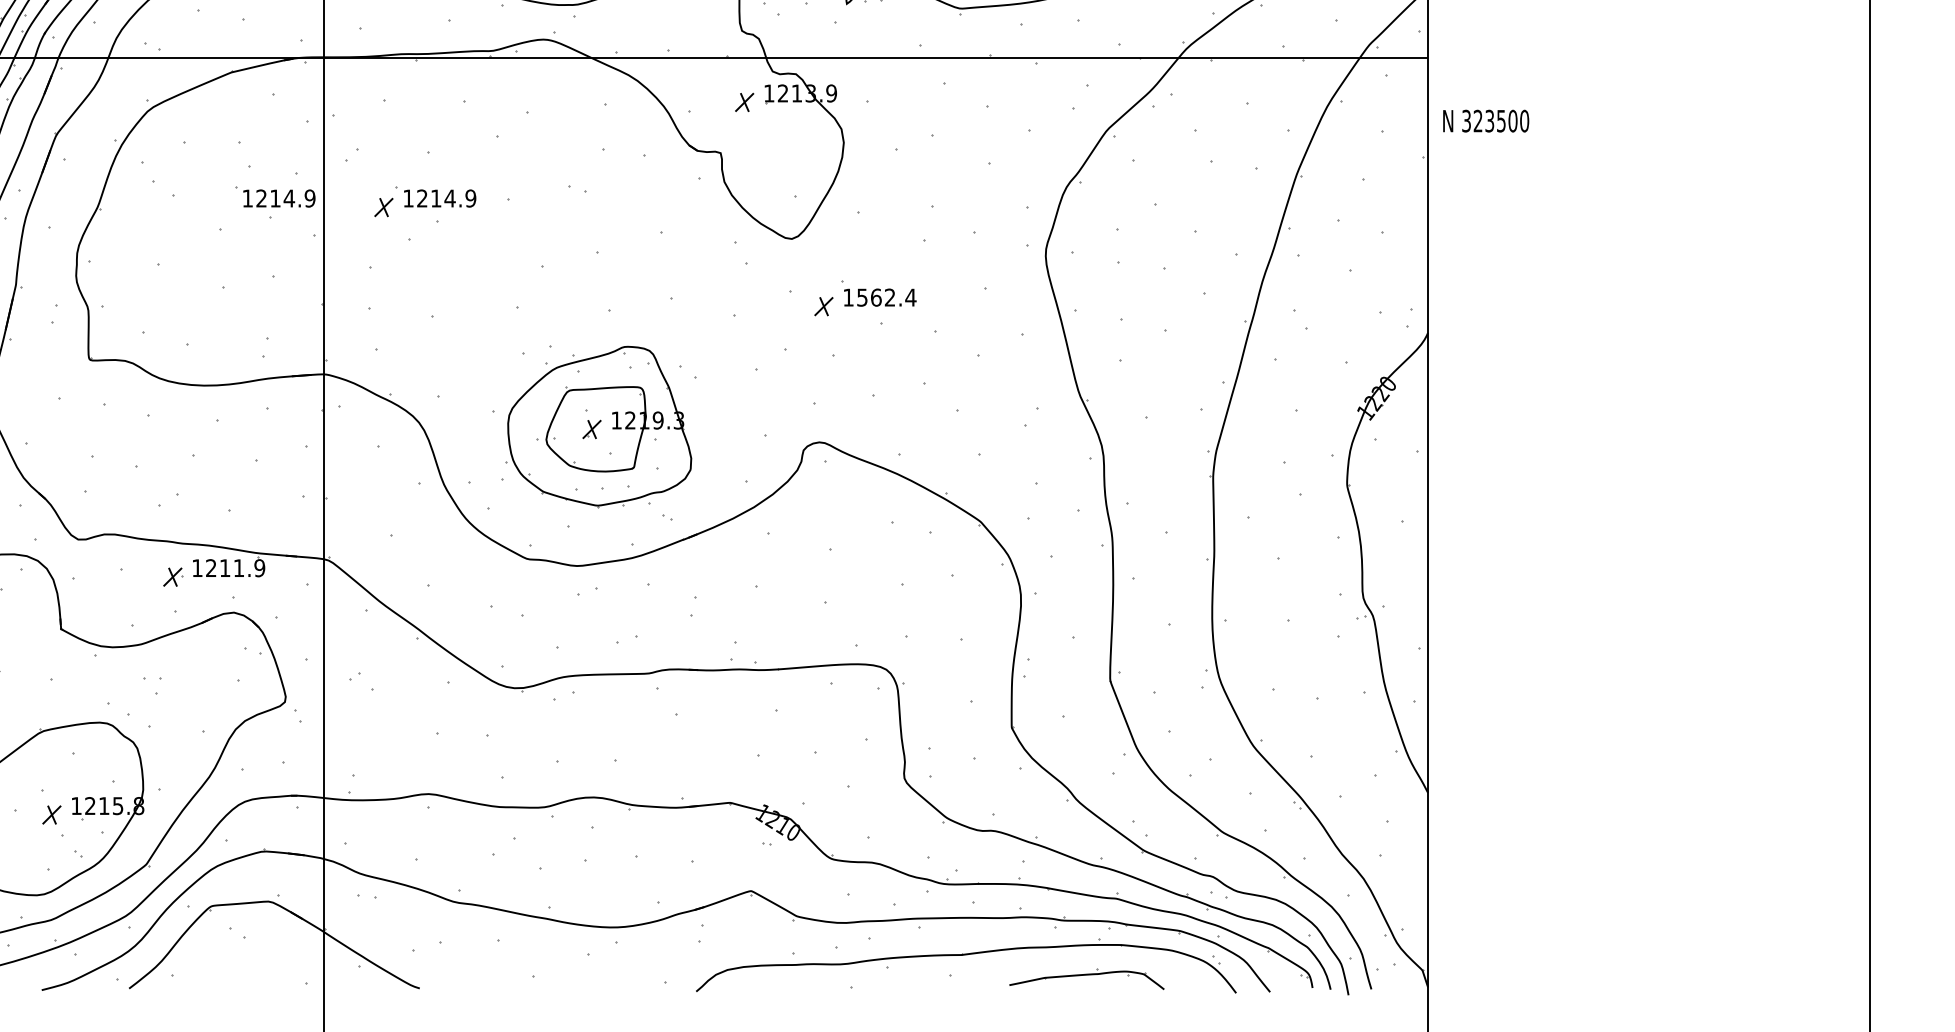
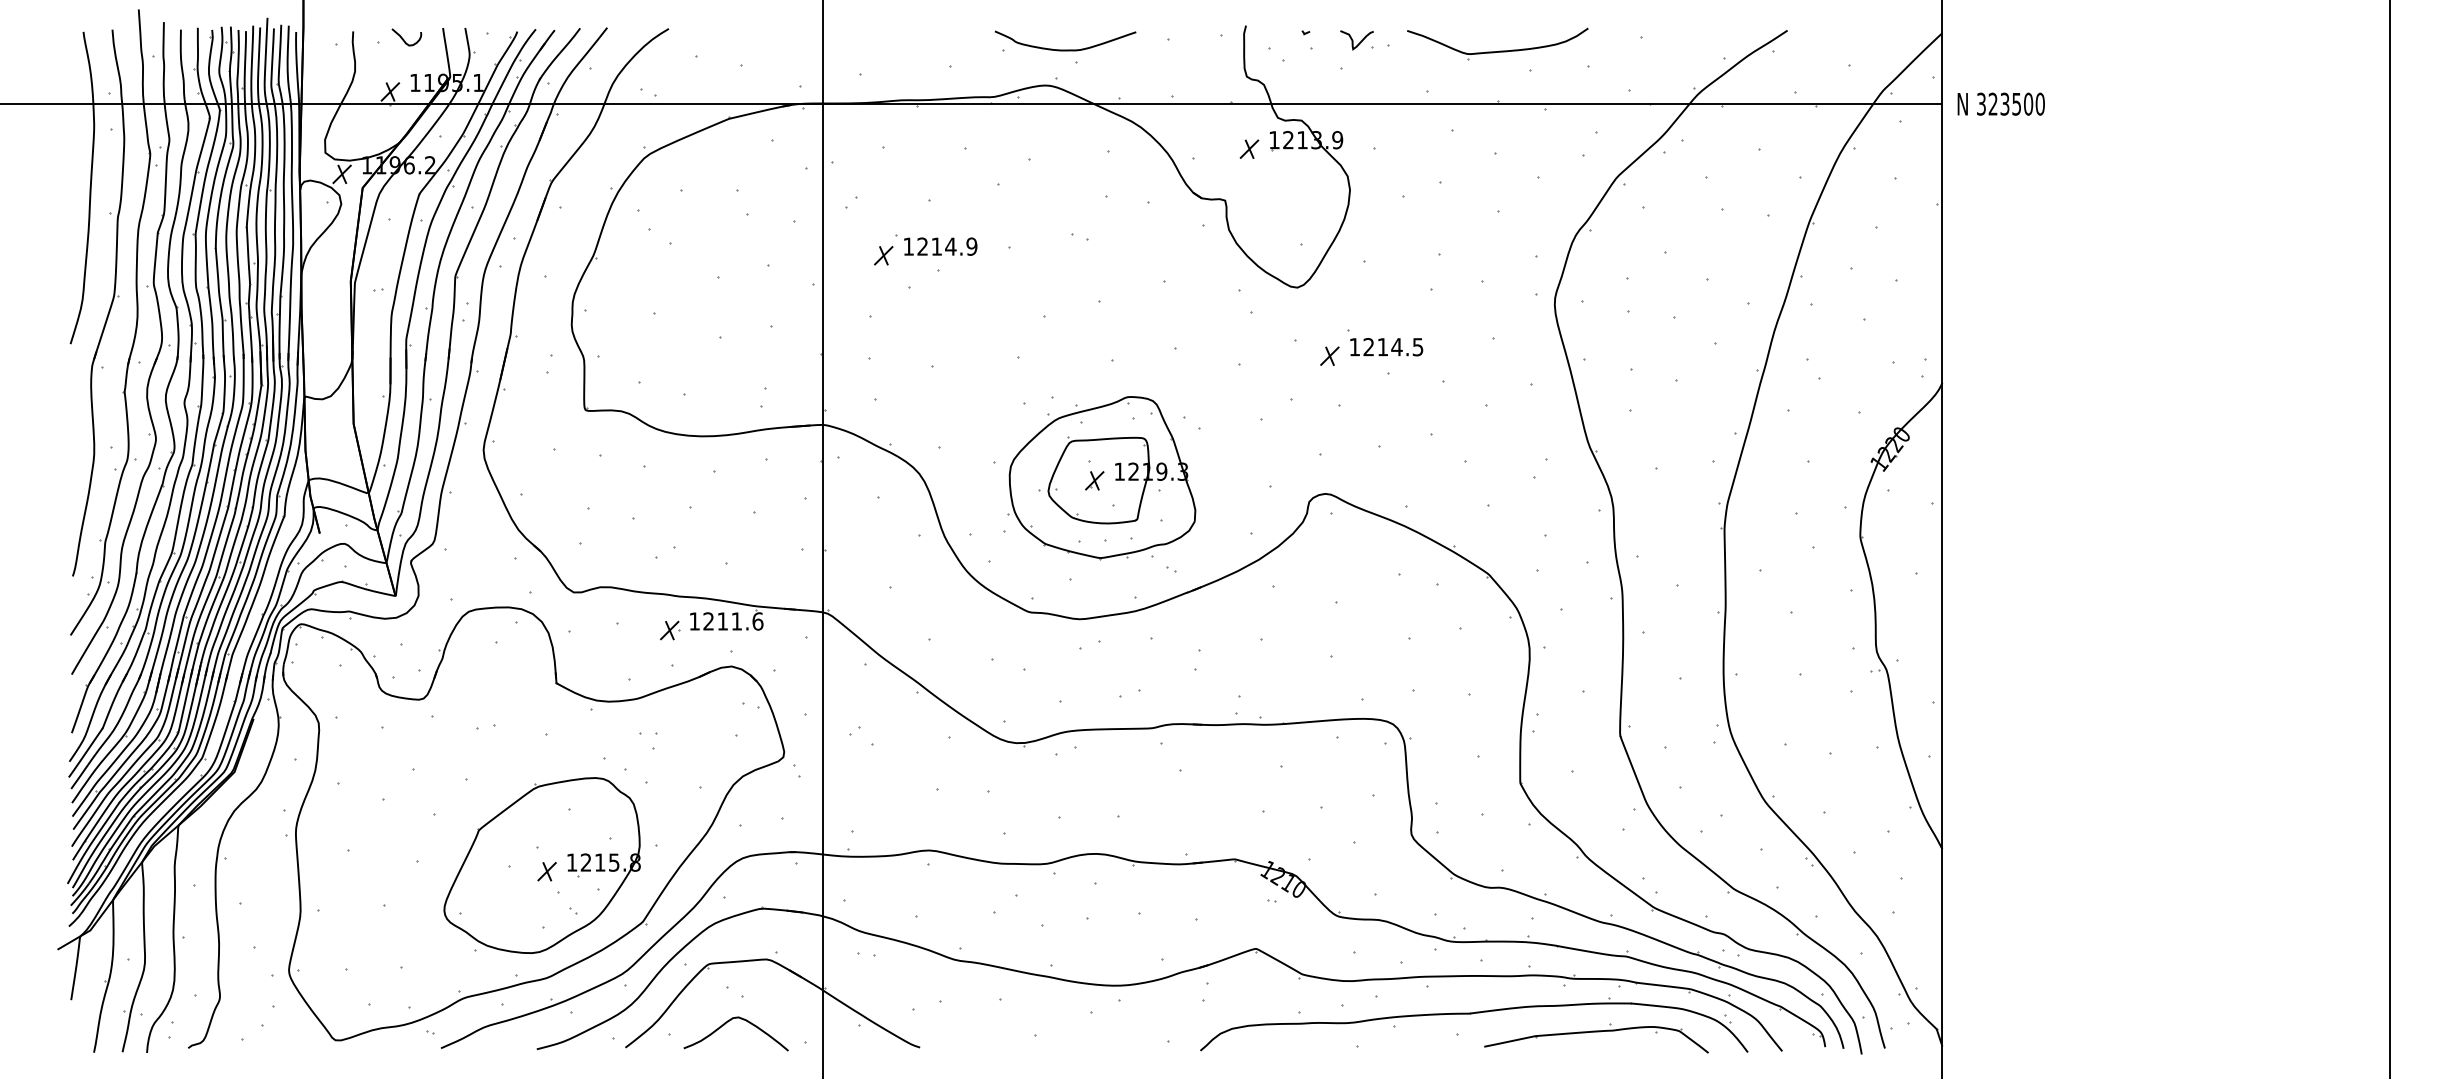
text: (1485, 120) -> (2000, 103), moved
part: (275, 196) -> (773, 244), removed
text: (886, 297) -> (1393, 347), 1562.4 -> 1214.5
text: (259, 568) -> (757, 621), 1211.9 -> 1211.6
curve: (230, 963) -> (728, 1022), added
part: (1086, 979) -> (1596, 1038), size x1.43

